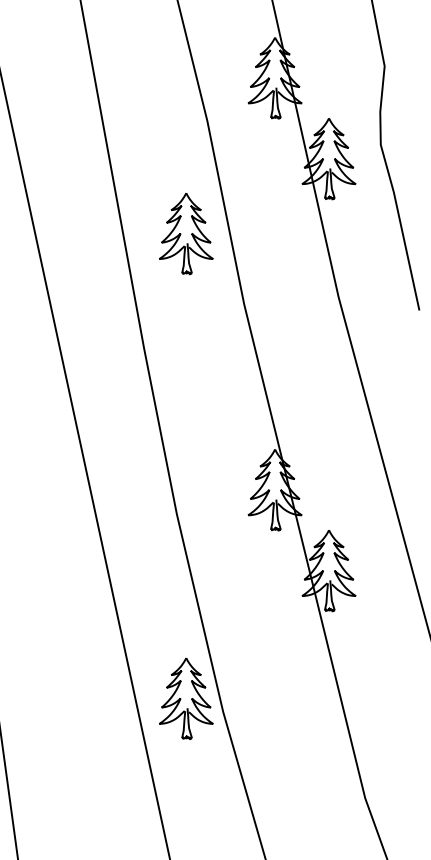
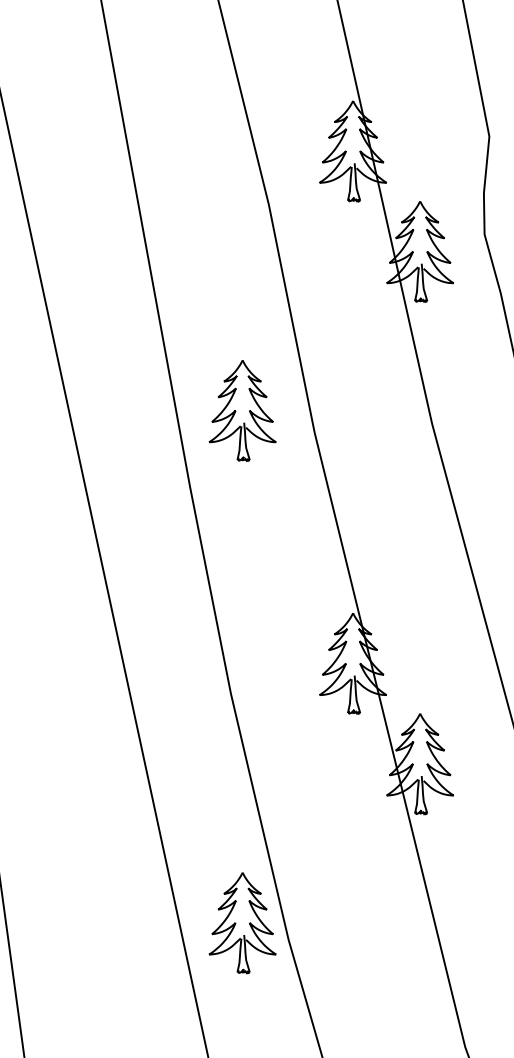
part: (186, 234) -> (242, 411), moved

